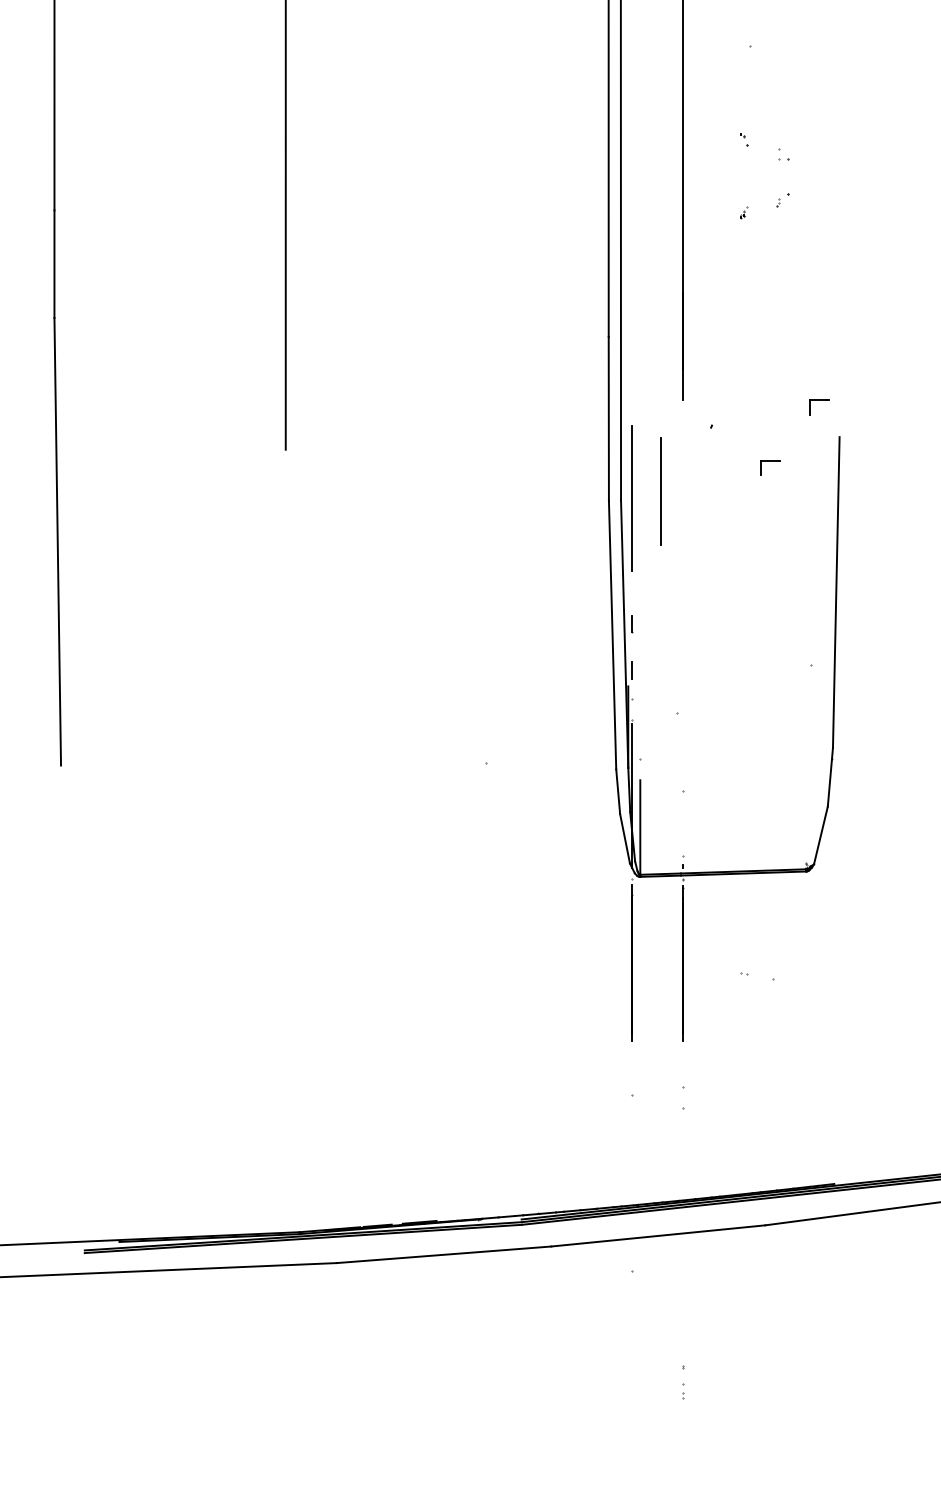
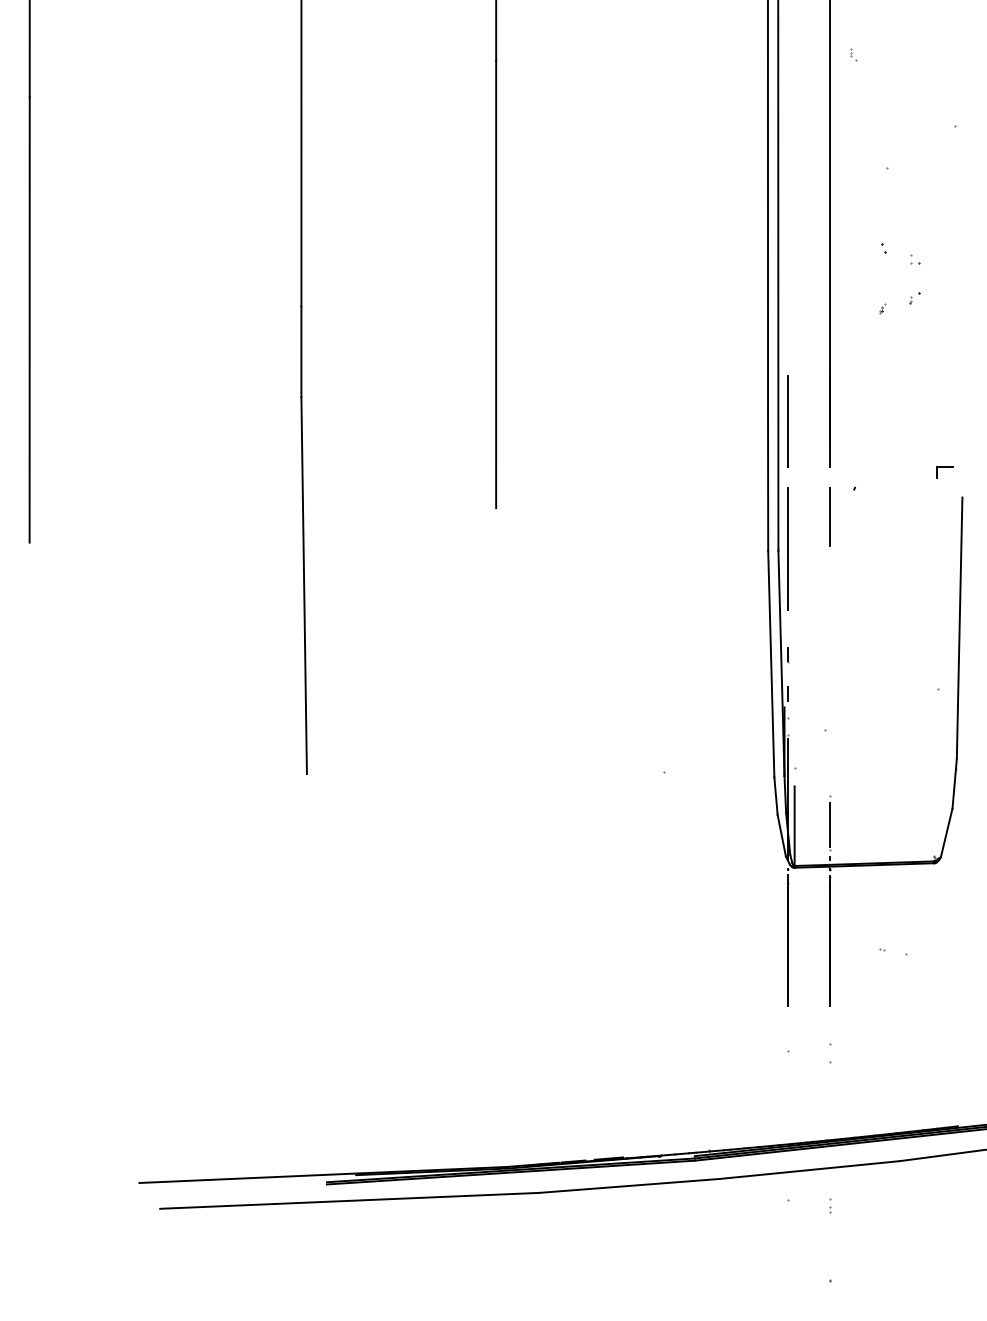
line: (682, 459) -> (830, 516), added
part: (769, 467) -> (903, 523), removed
line: (660, 491) -> (787, 421), moved
line: (682, 825) -> (830, 824), added
part: (682, 1390) -> (830, 1205), moved

